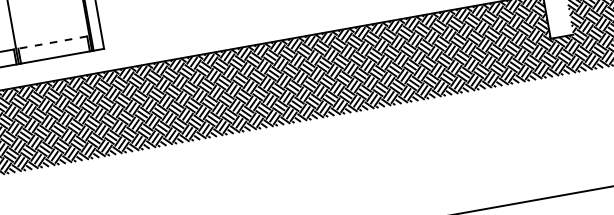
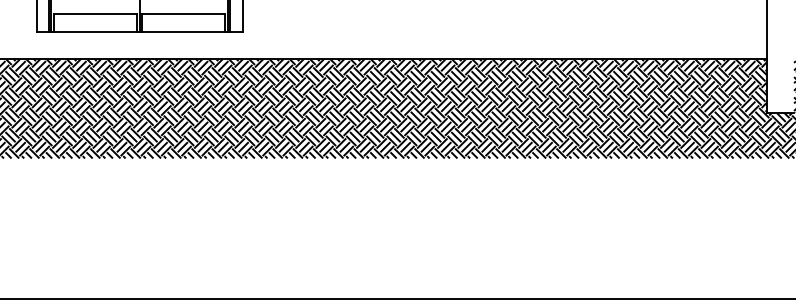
line: (52, 43) -> (183, 14), dashed -> solid

